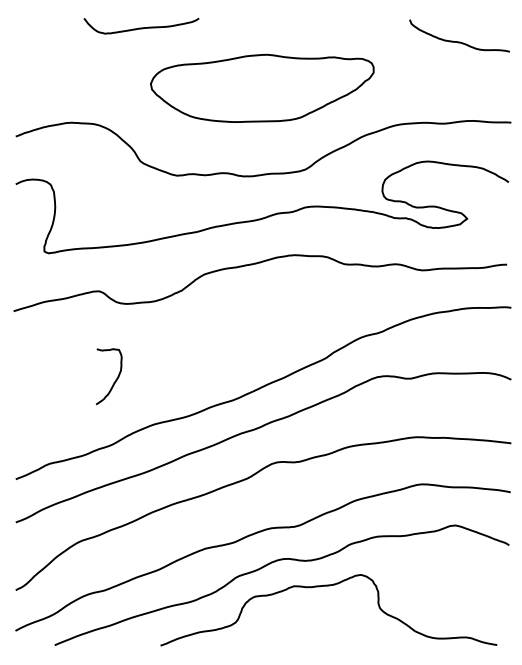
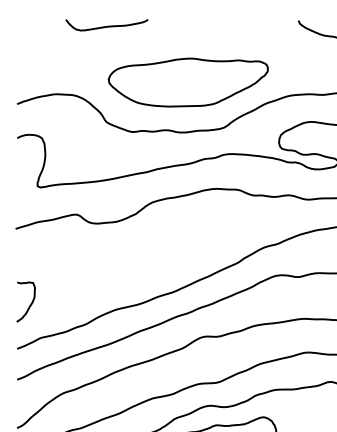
part: (262, 87) -> (188, 81), moved
curve: (115, 379) -> (30, 304), moved

